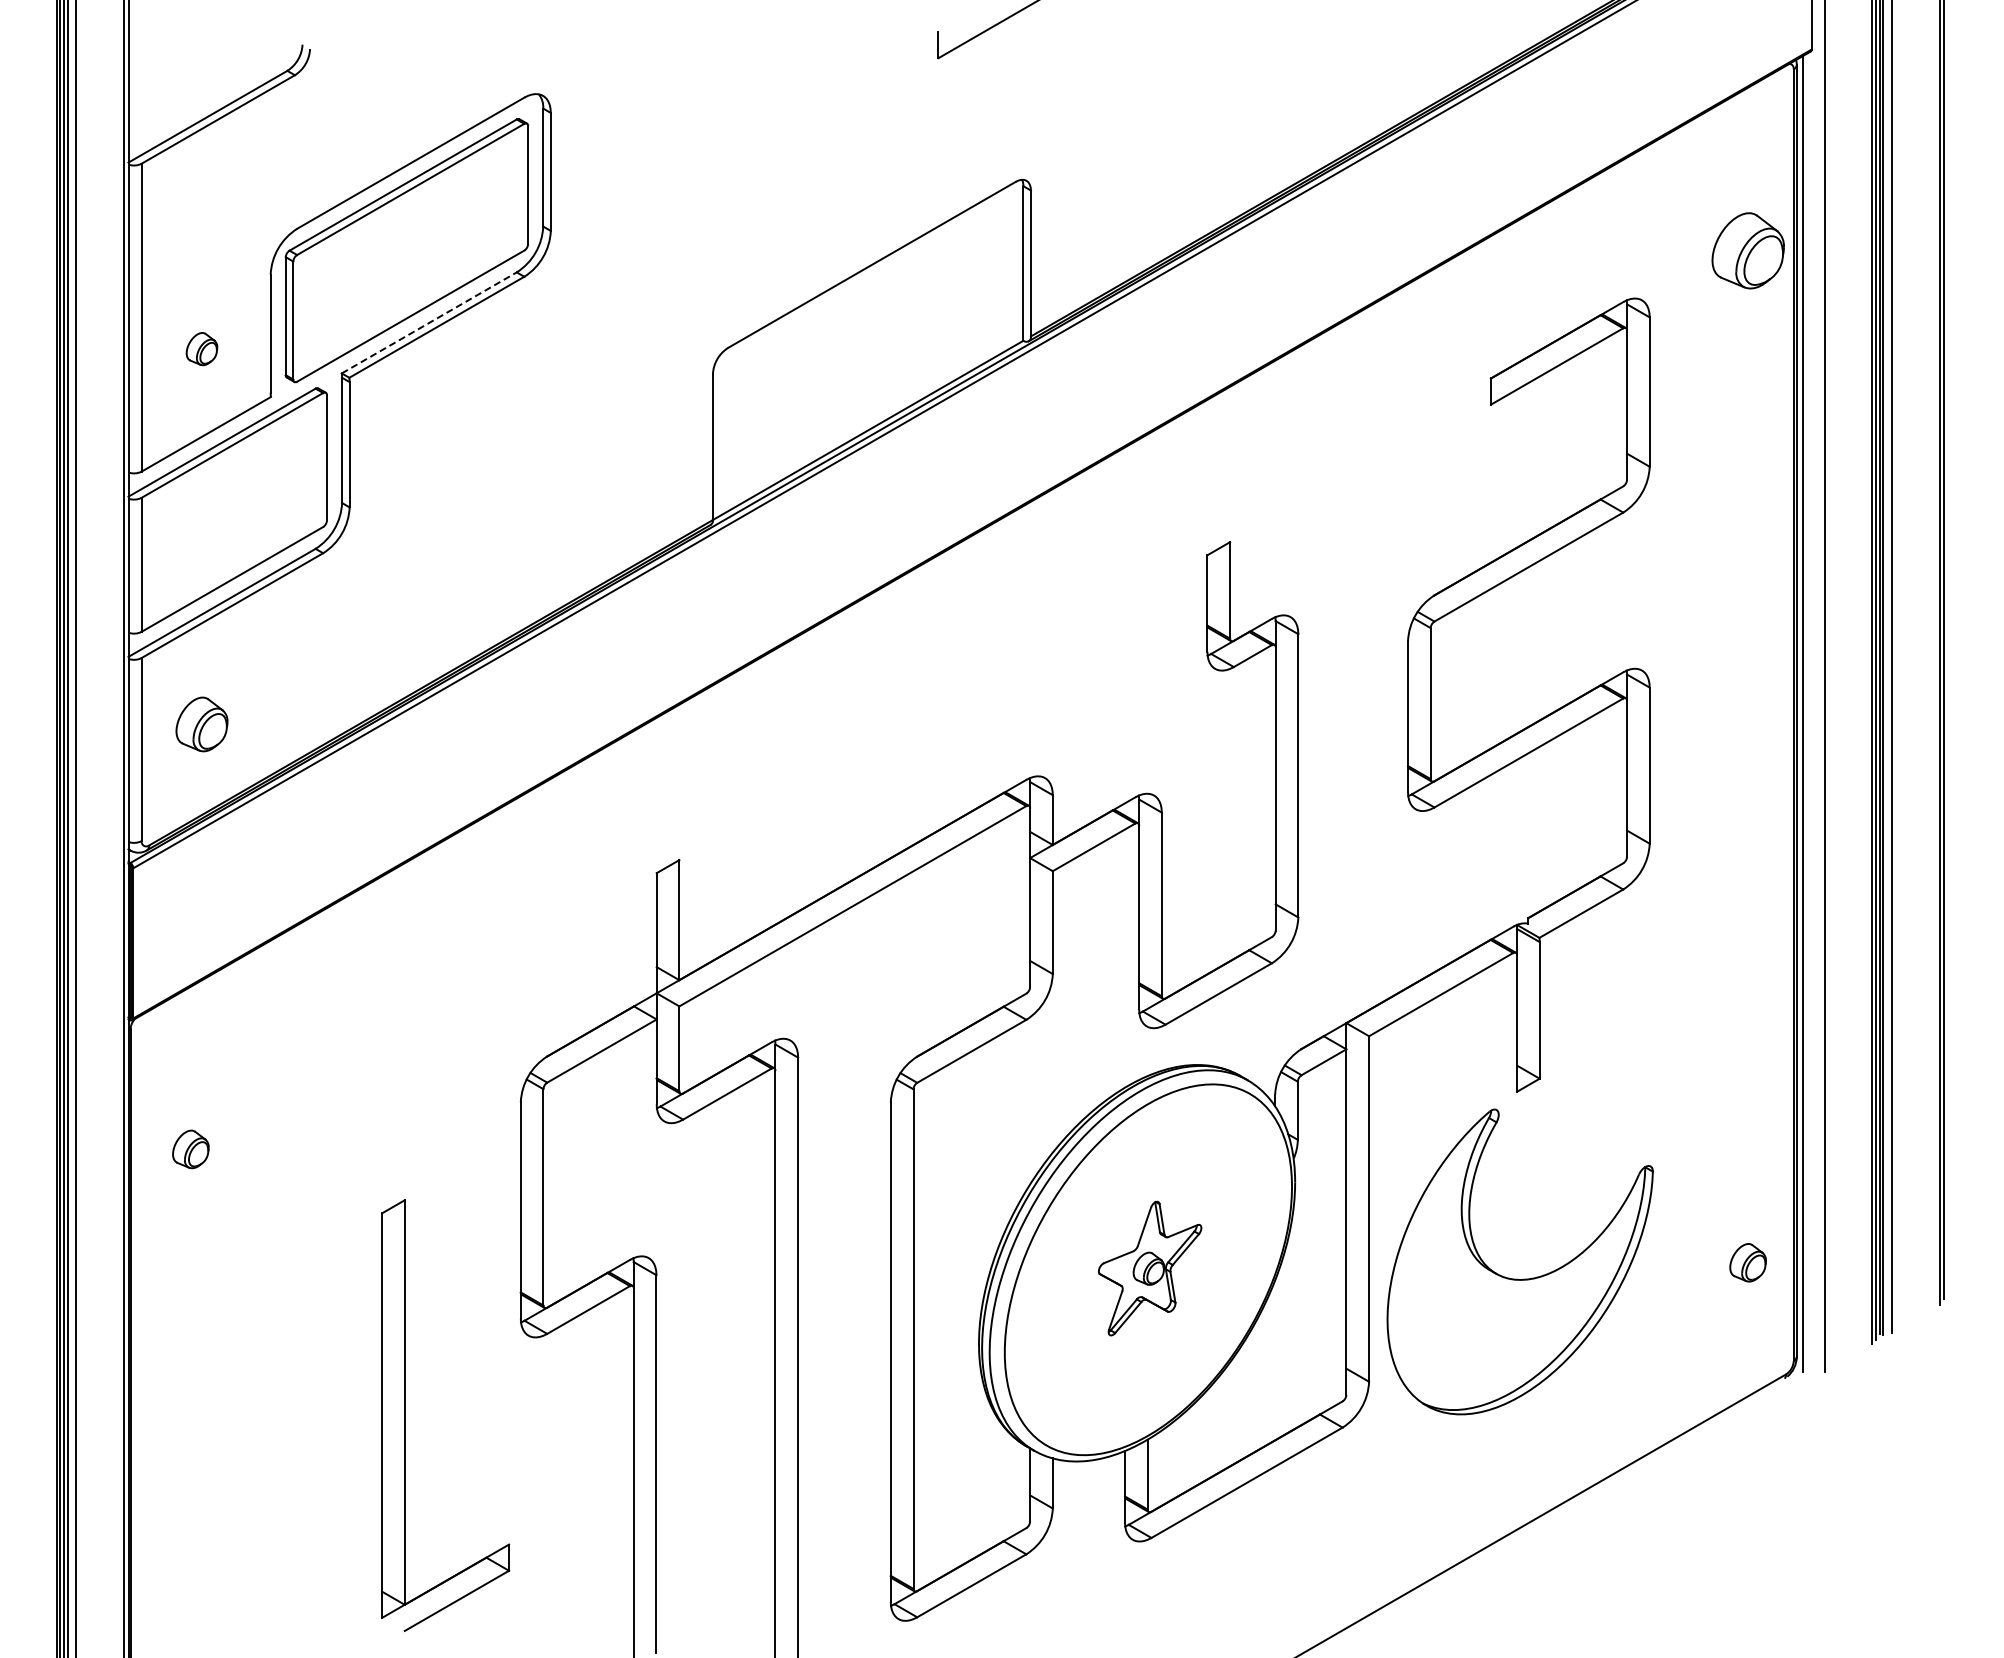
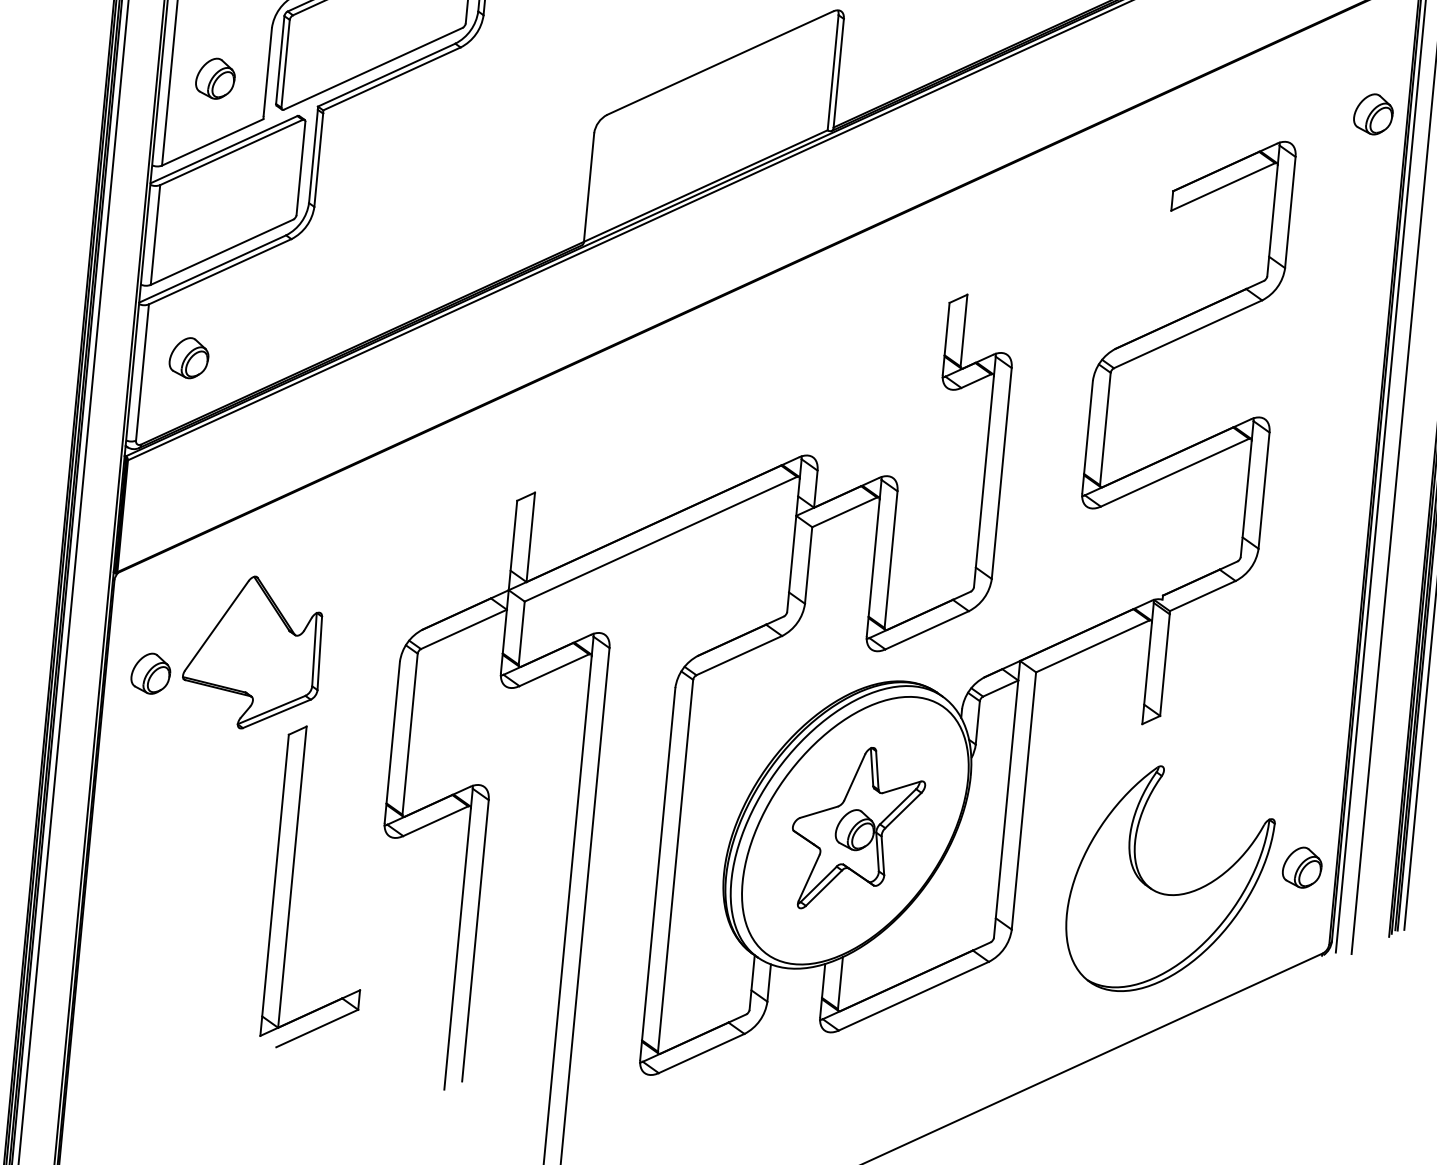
part: (1747, 250) -> (1373, 114), size x0.71
line: (429, 322) -> (386, 74), dashed -> solid
part: (201, 348) -> (215, 78), size x1.67
part: (323, 1108) -> (252, 652), added
part: (190, 1149) -> (150, 673), size x1.43
part: (1747, 1262) -> (1301, 867), size x1.43
part: (1149, 1268) -> (856, 829), size x1.67
part: (1517, 1278) -> (1166, 893), moved

